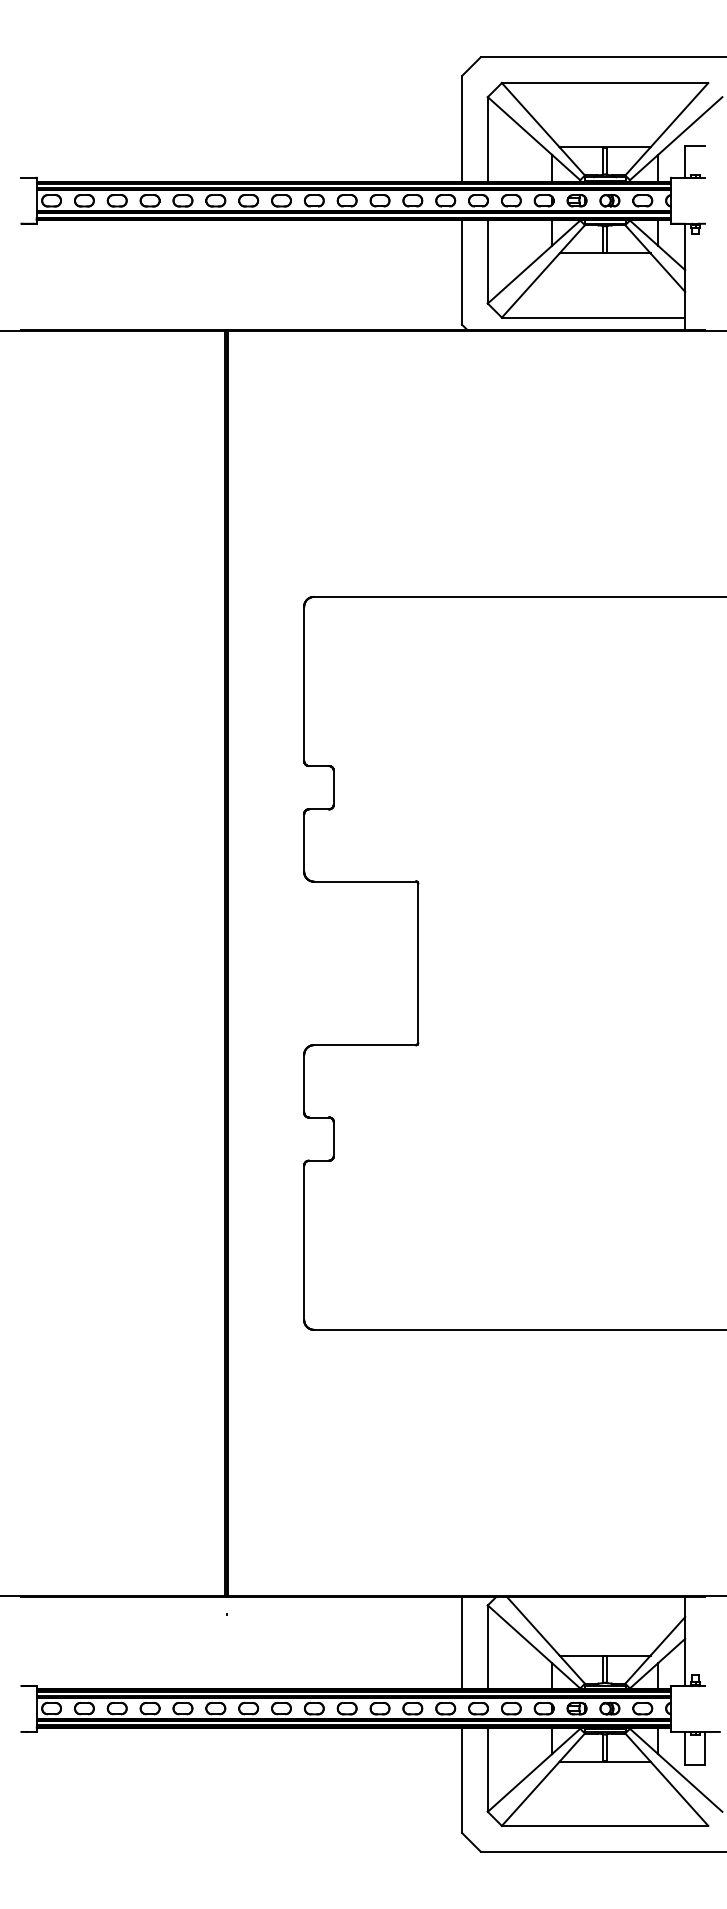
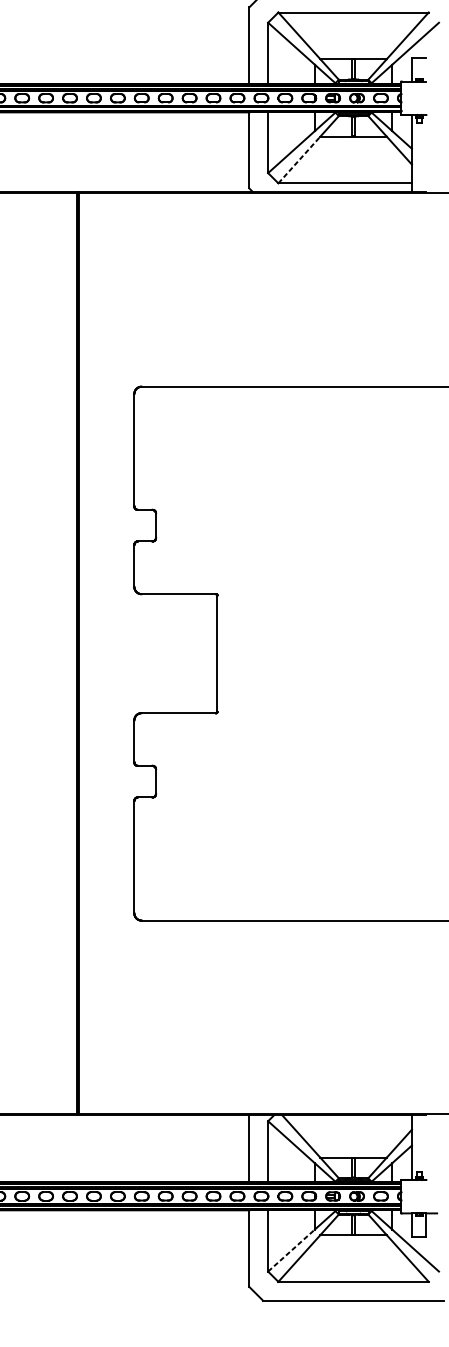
line: (531, 285) -> (299, 159), solid -> dashed
line: (520, 1782) -> (291, 1250), solid -> dashed

